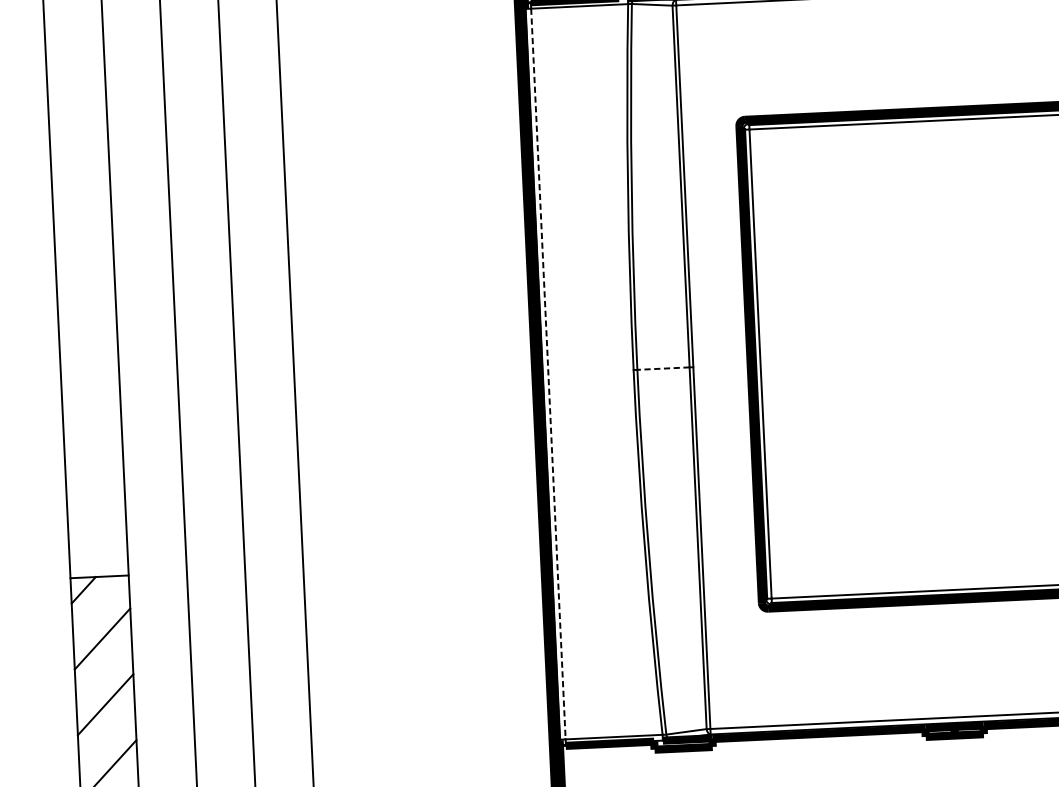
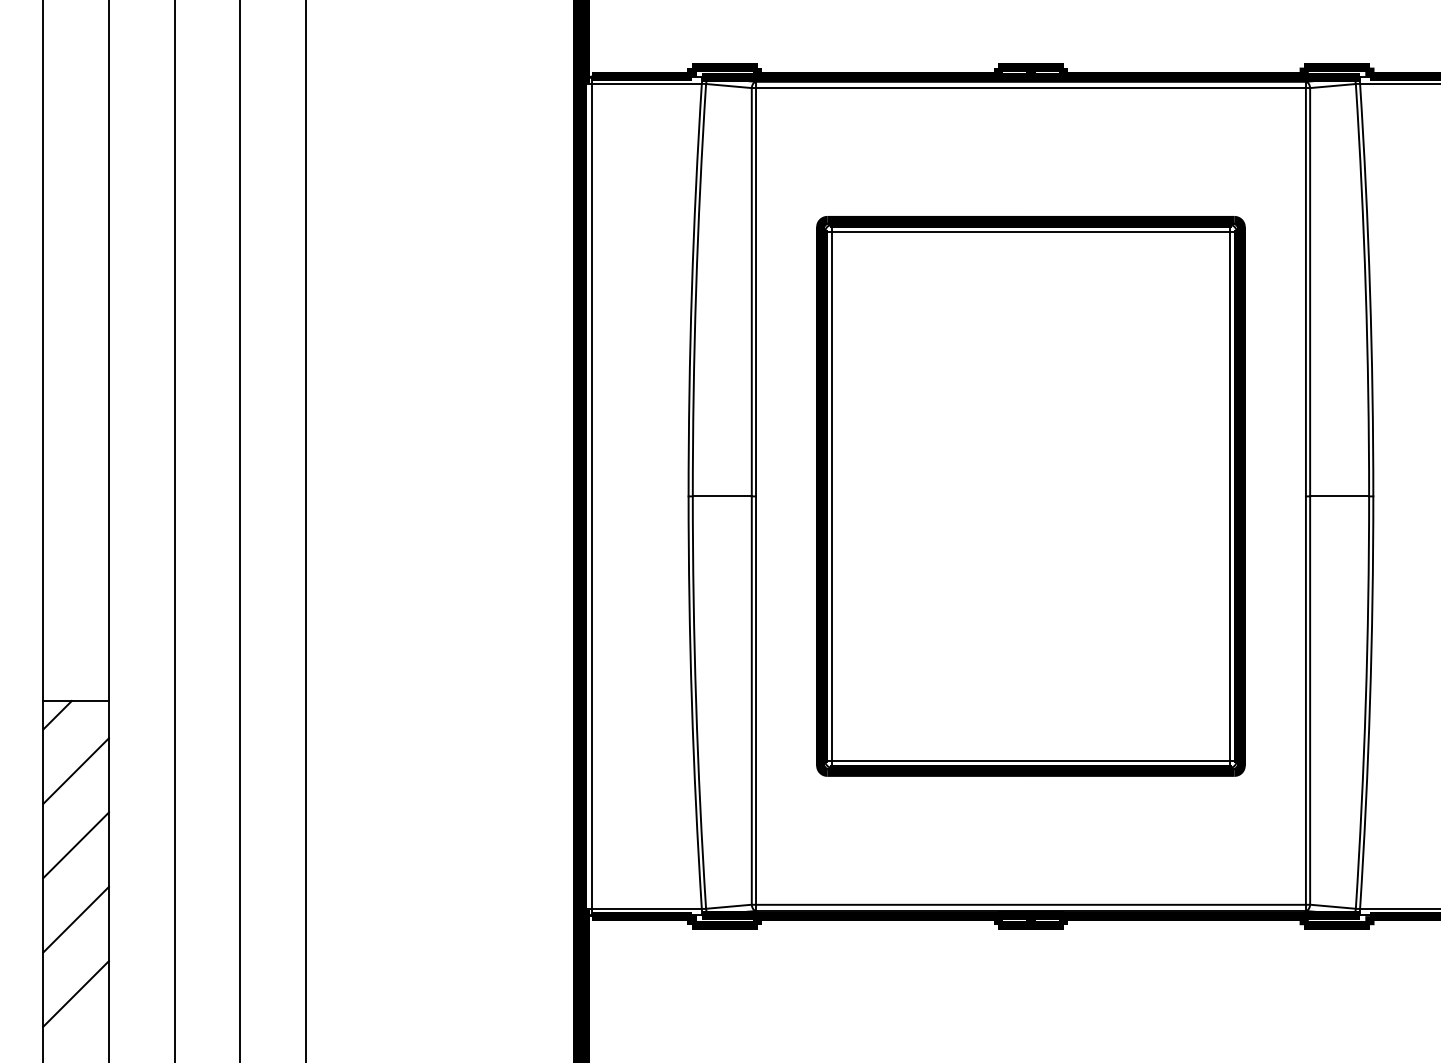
line: (662, 368) -> (721, 496), dashed -> solid
line: (548, 374) -> (592, 496), dashed -> solid

